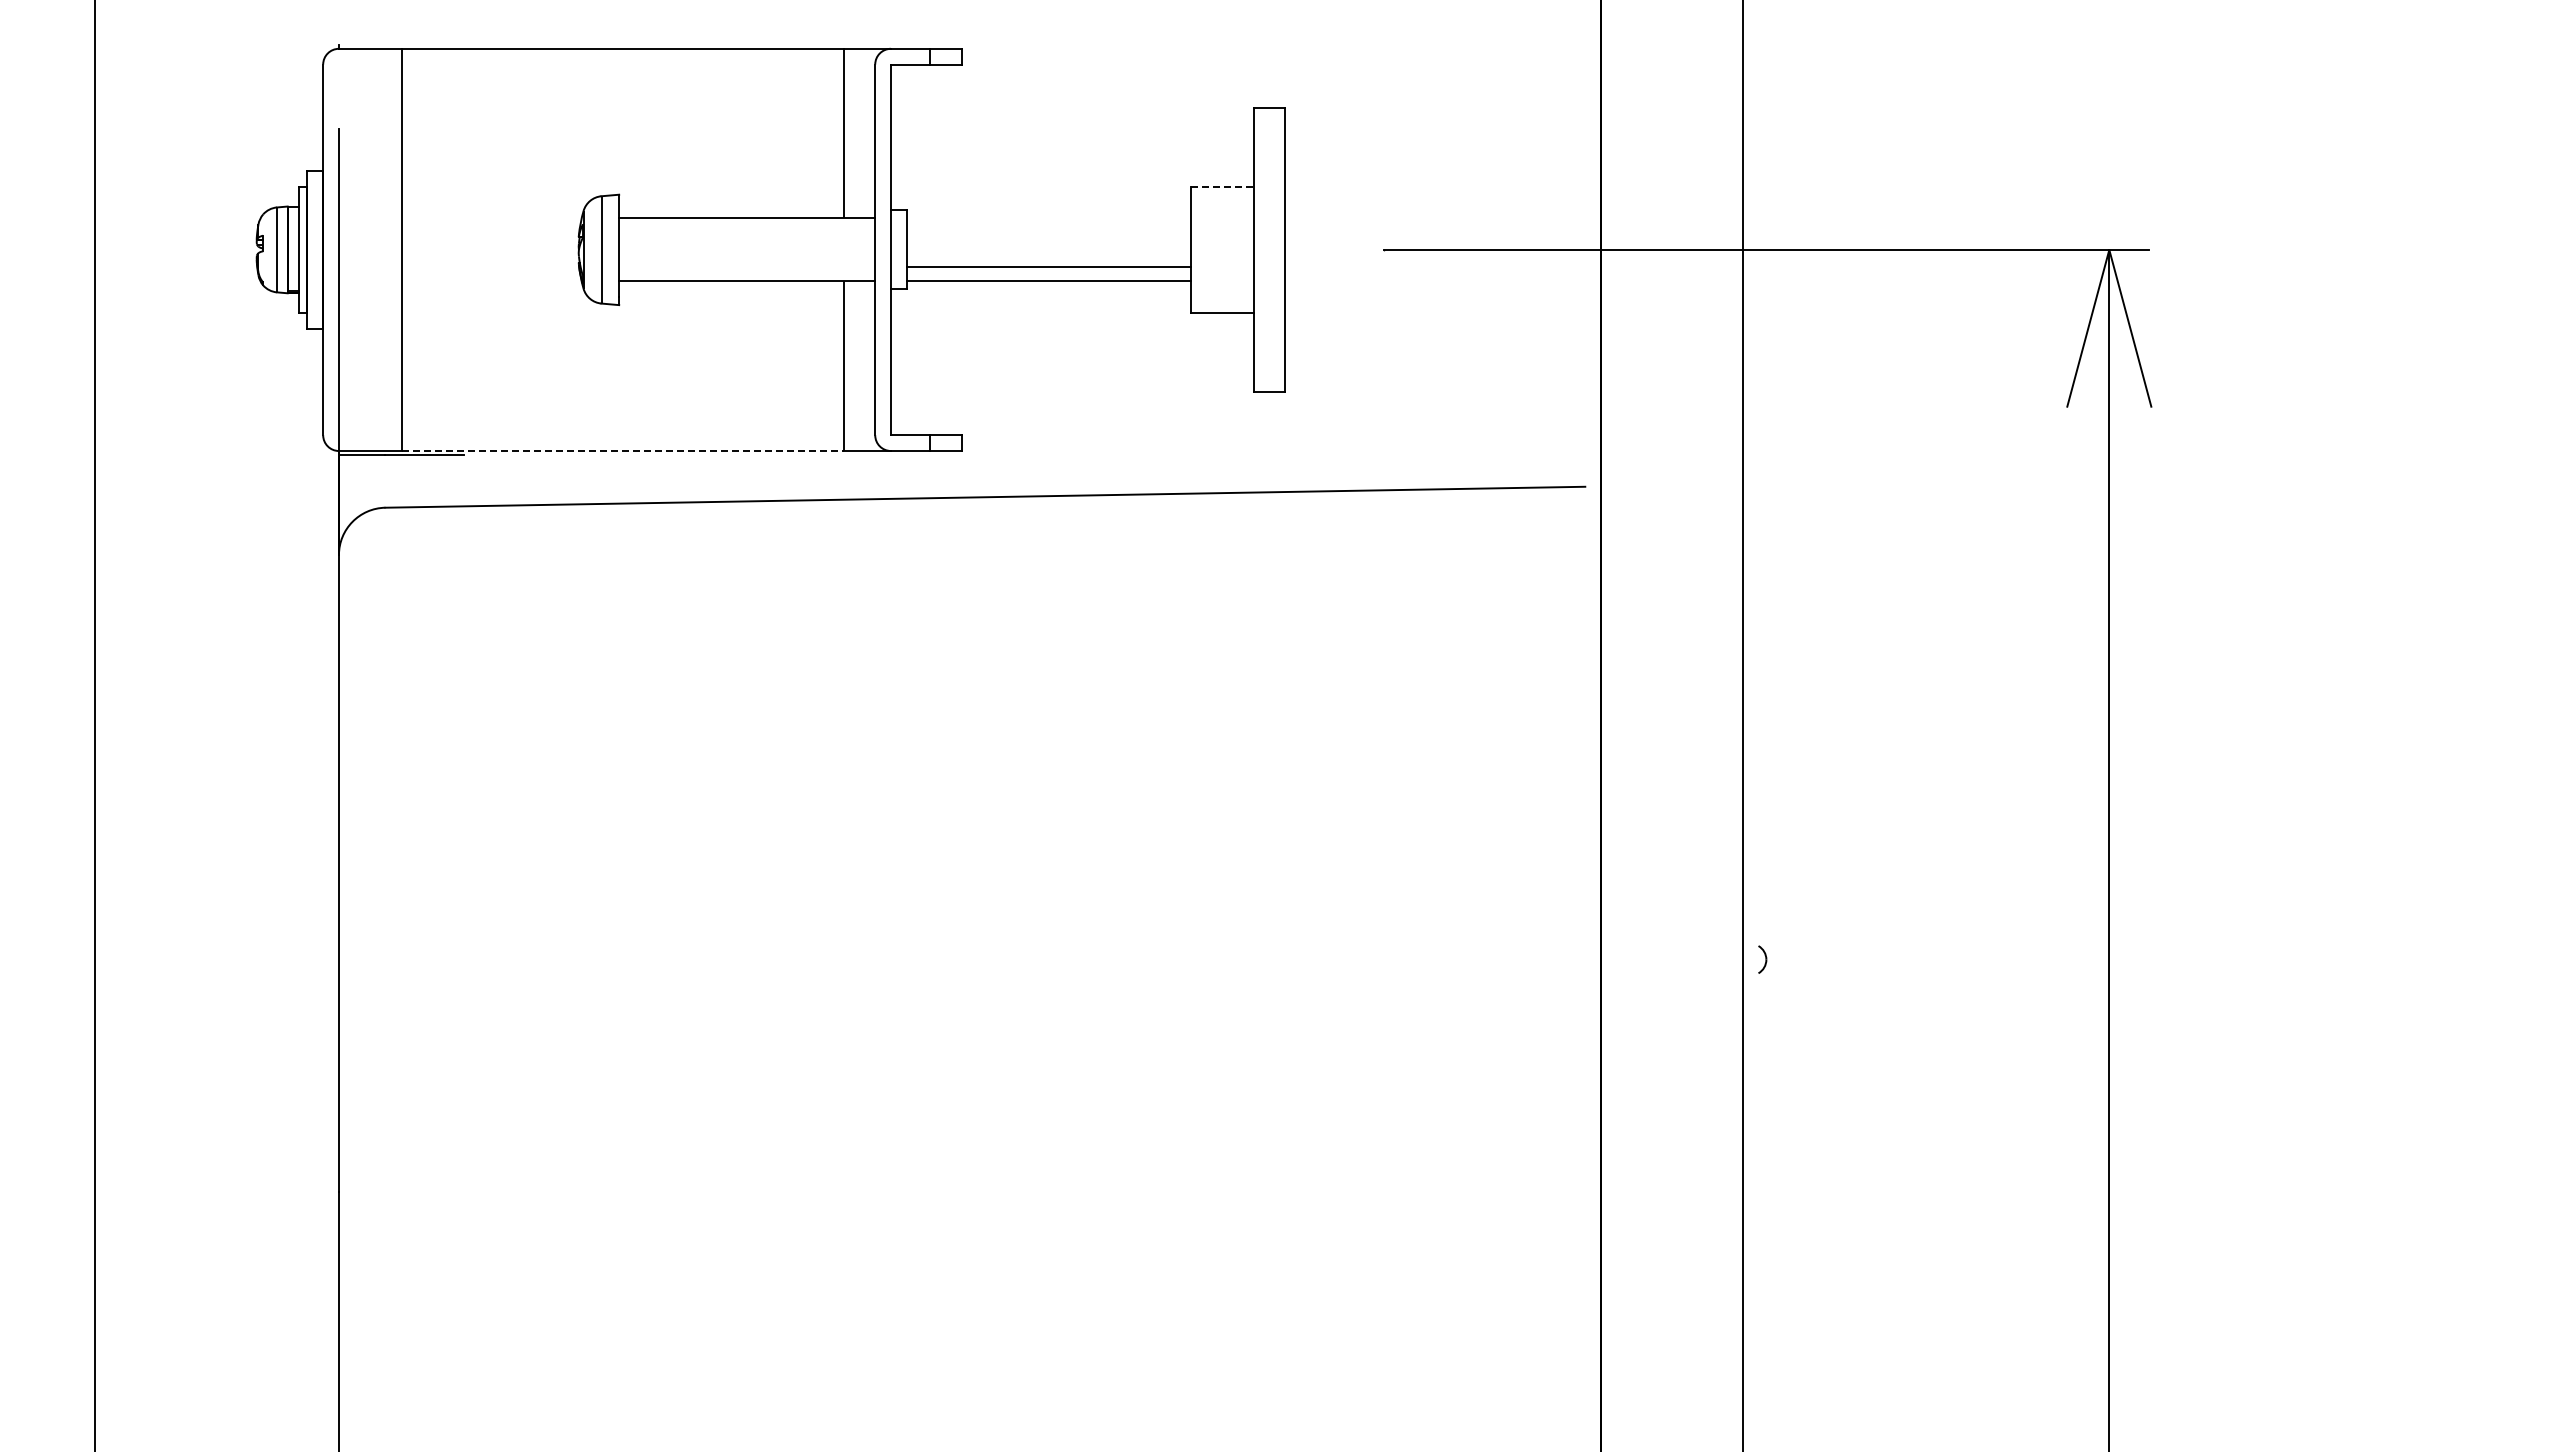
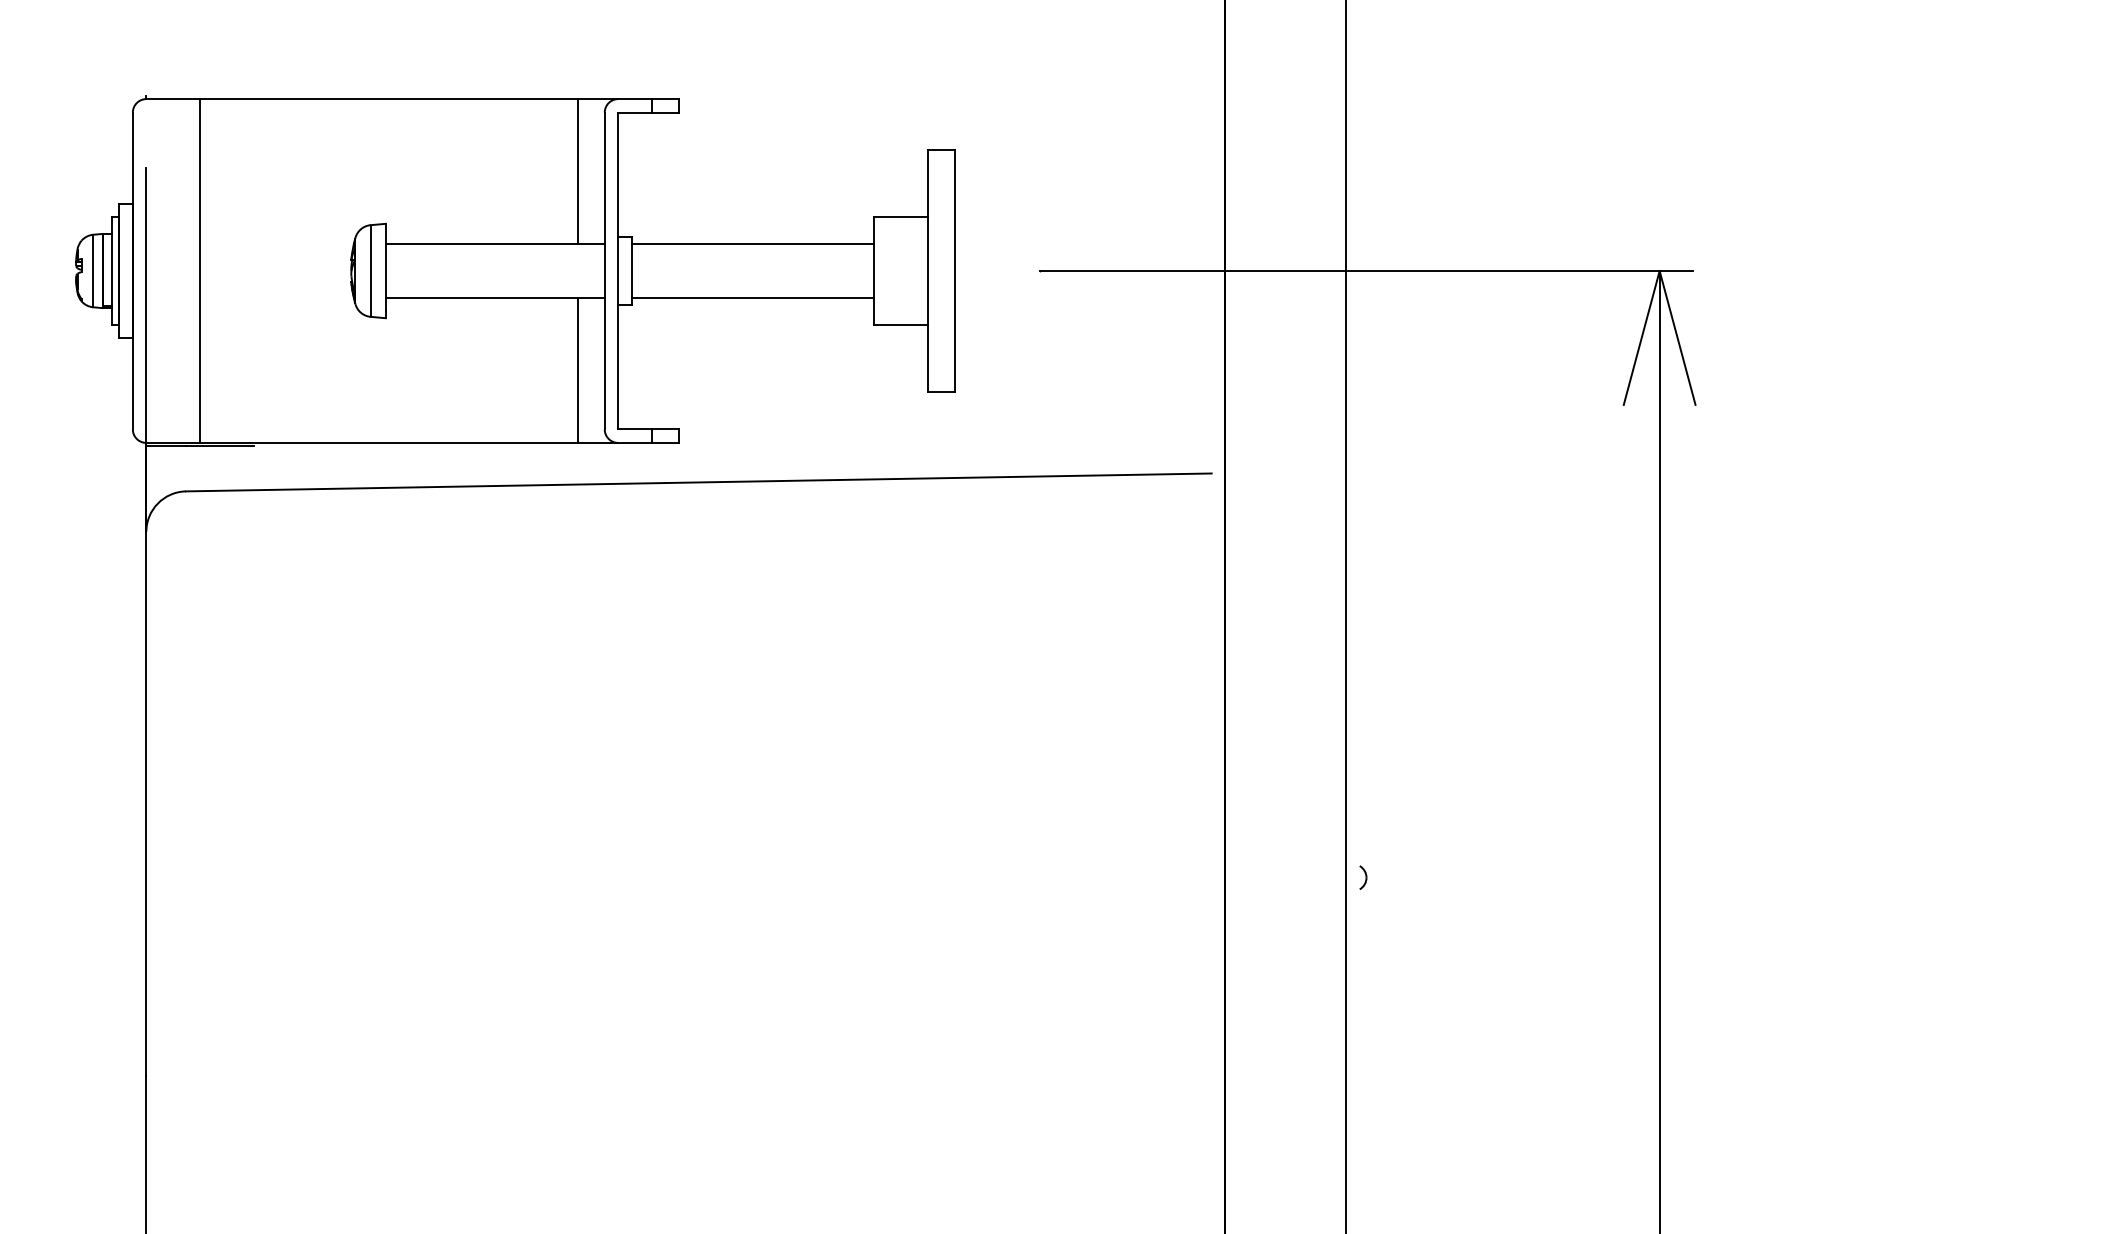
line: (1222, 186) -> (901, 216), dashed -> solid
line: (1048, 267) -> (752, 244), moved
line: (622, 451) -> (388, 443), dashed -> solid

